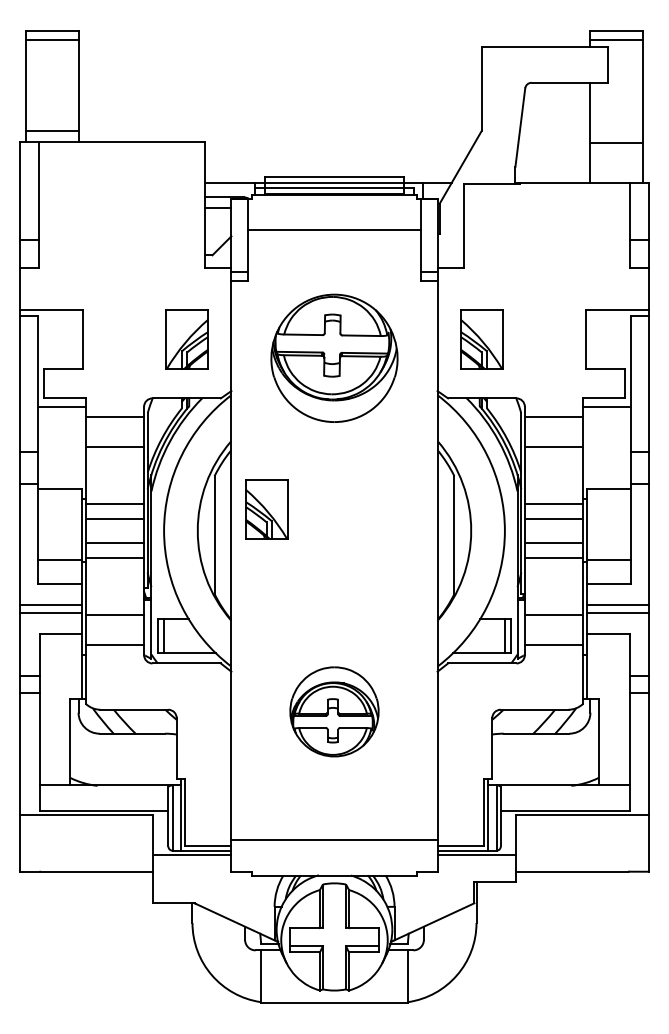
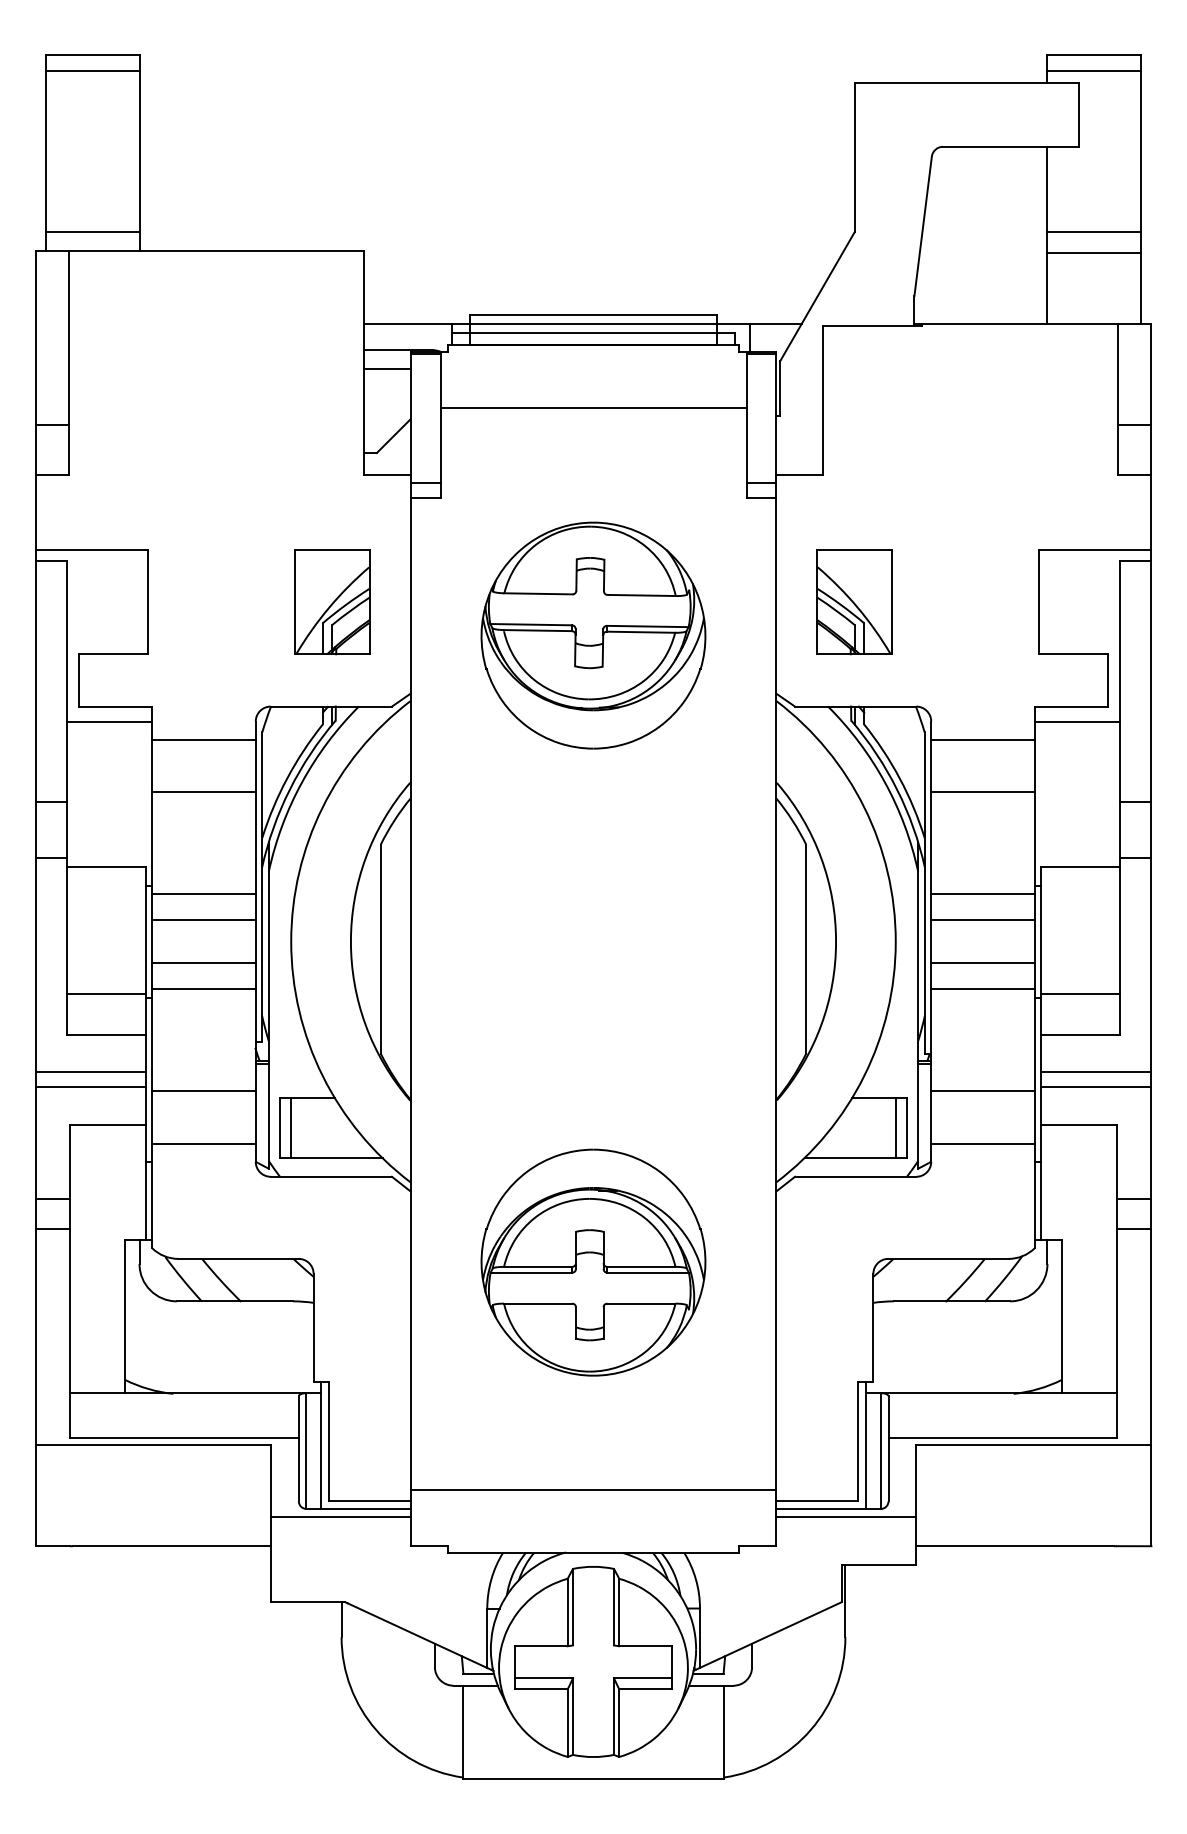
line: (616, 130) -> (1093, 231), added
part: (266, 509) -> (472, 903), removed
part: (334, 711) -> (593, 1262), size x1.43

